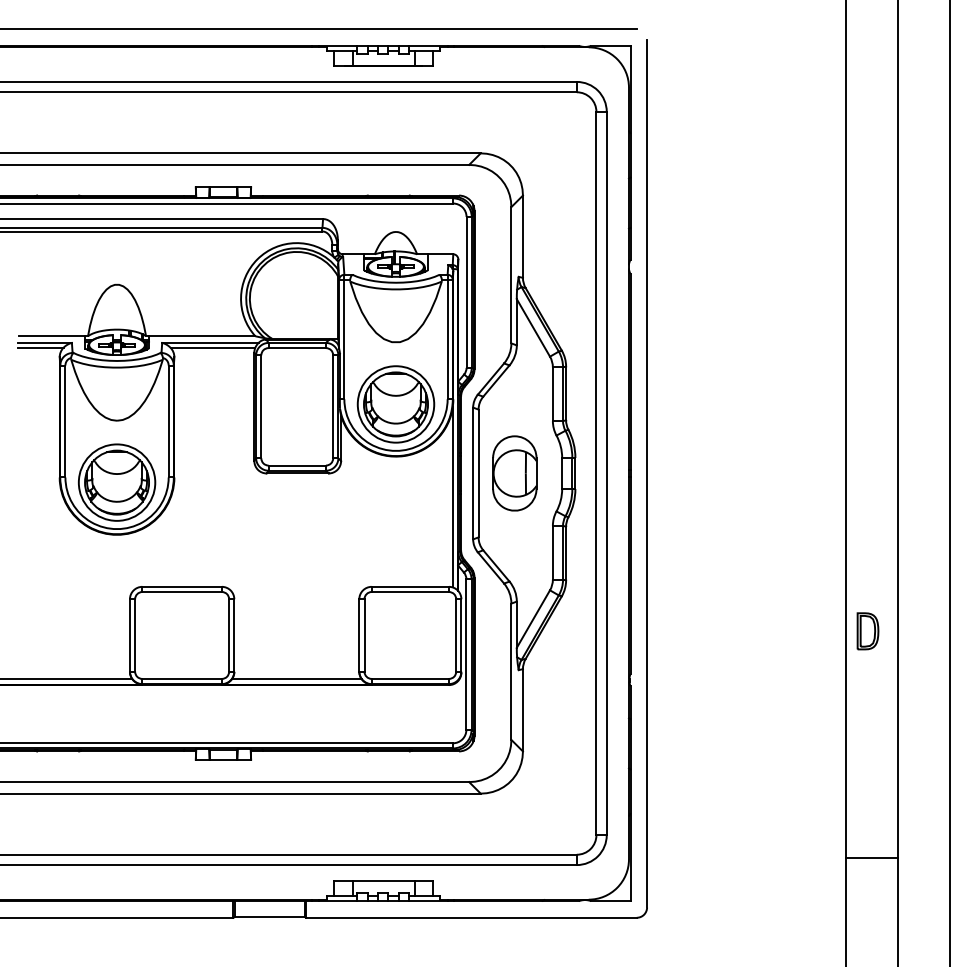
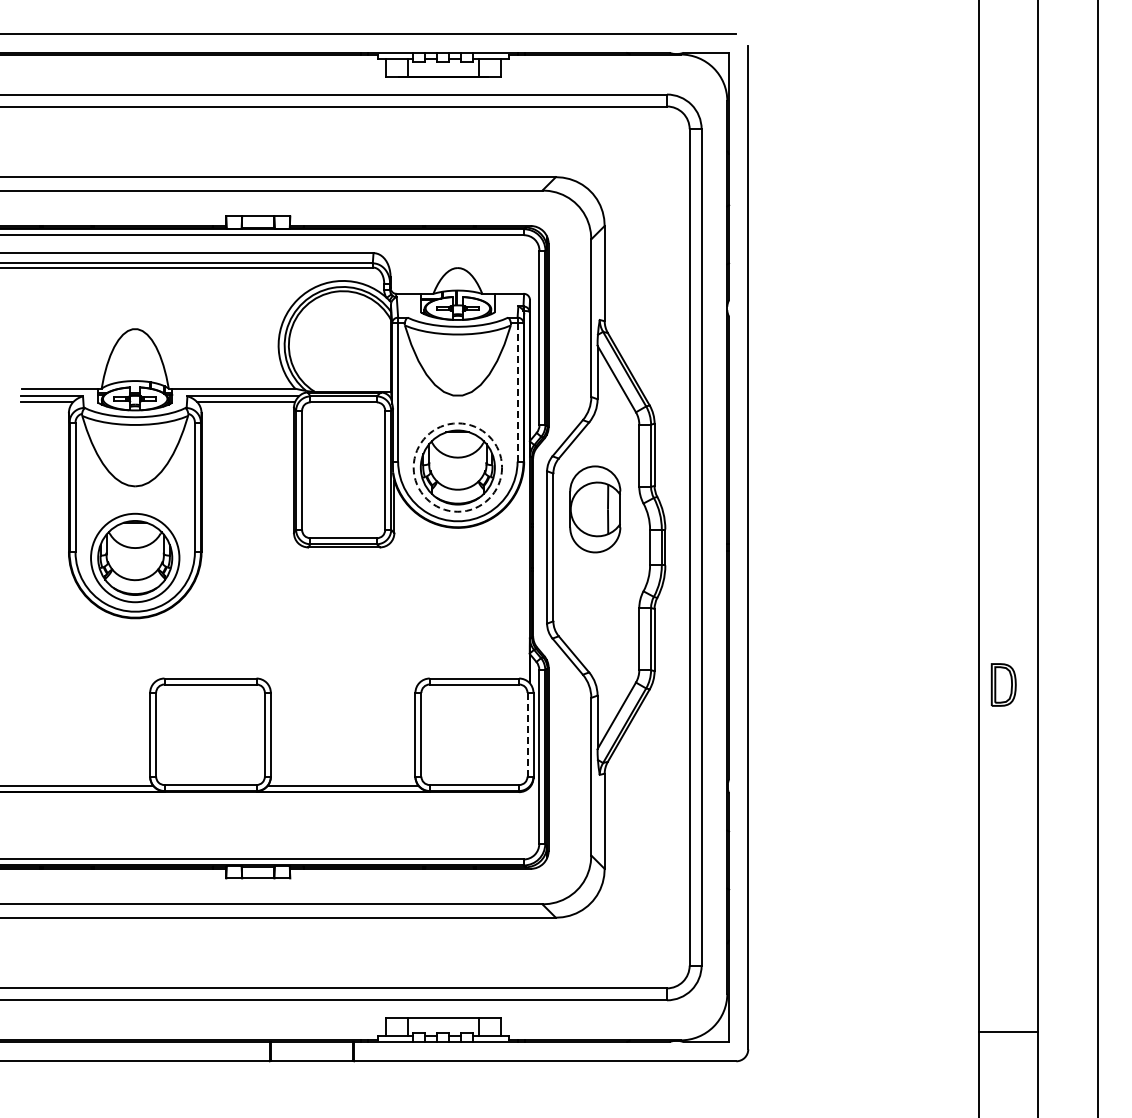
line: (447, 338) -> (517, 391), solid -> dashed
circle: (395, 404) -> (457, 467), solid -> dashed
part: (515, 473) -> (595, 509), moved
line: (452, 497) -> (523, 575), removed
part: (867, 630) -> (1003, 684), moved
line: (456, 635) -> (527, 734), solid -> dashed
line: (872, 857) -> (1008, 1031), moved

